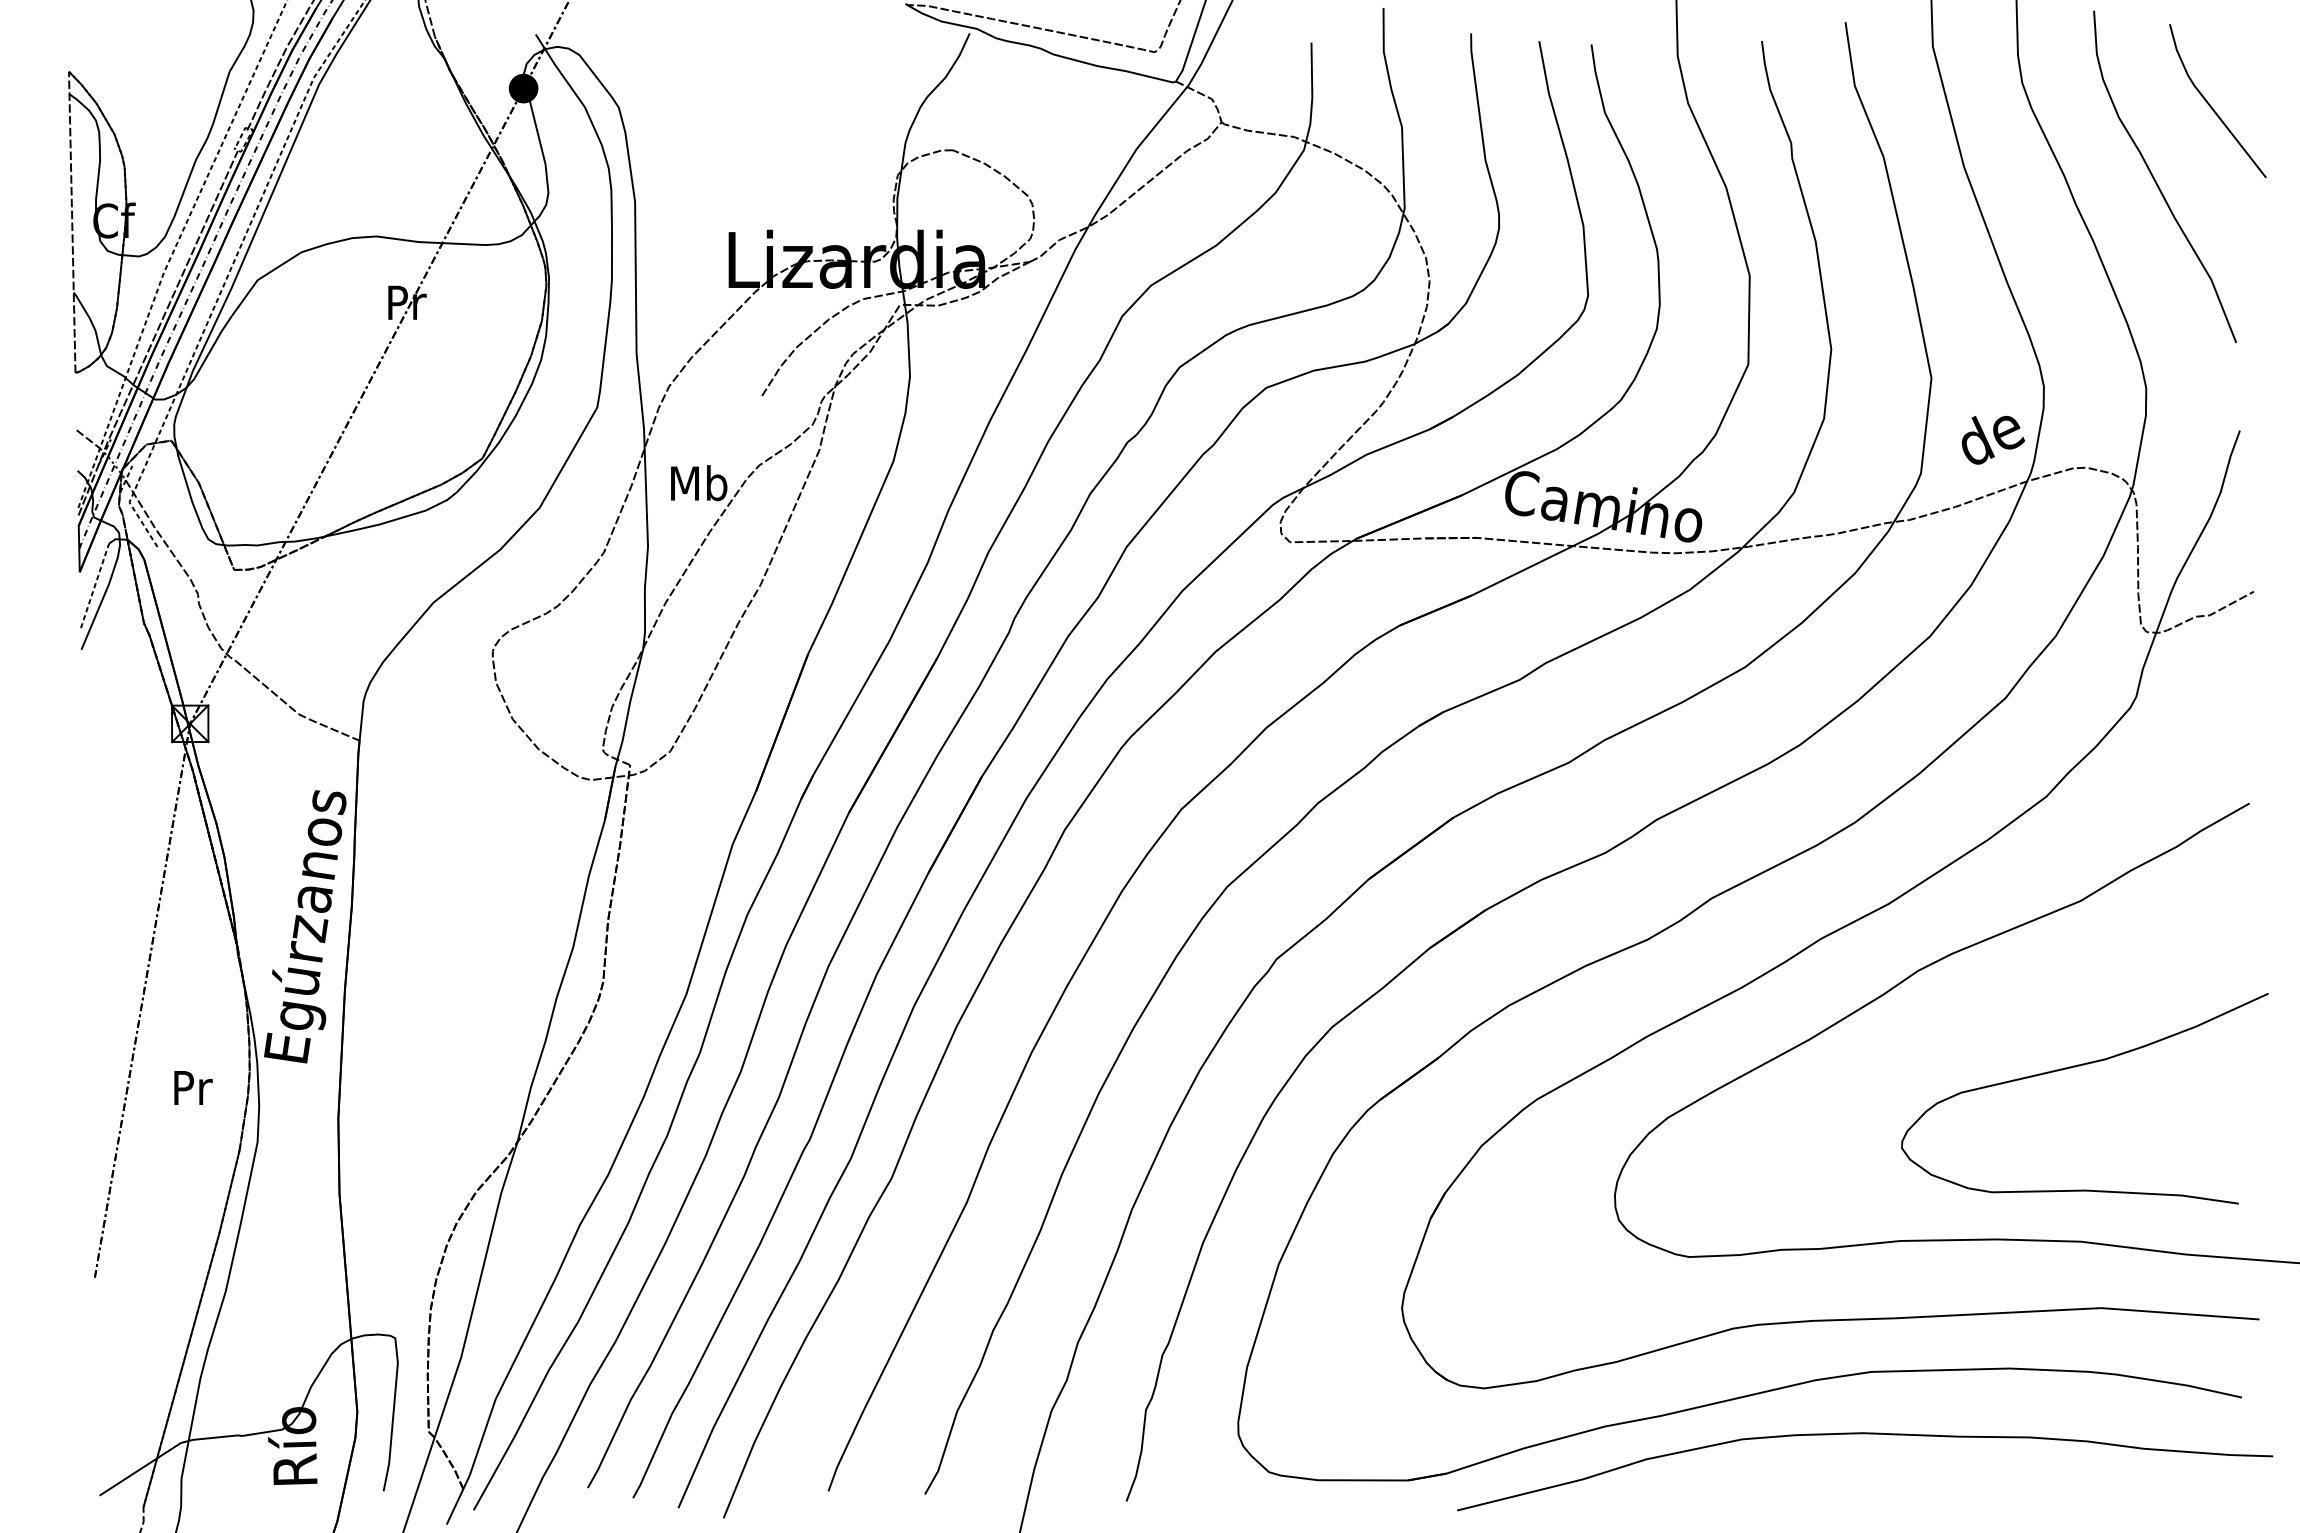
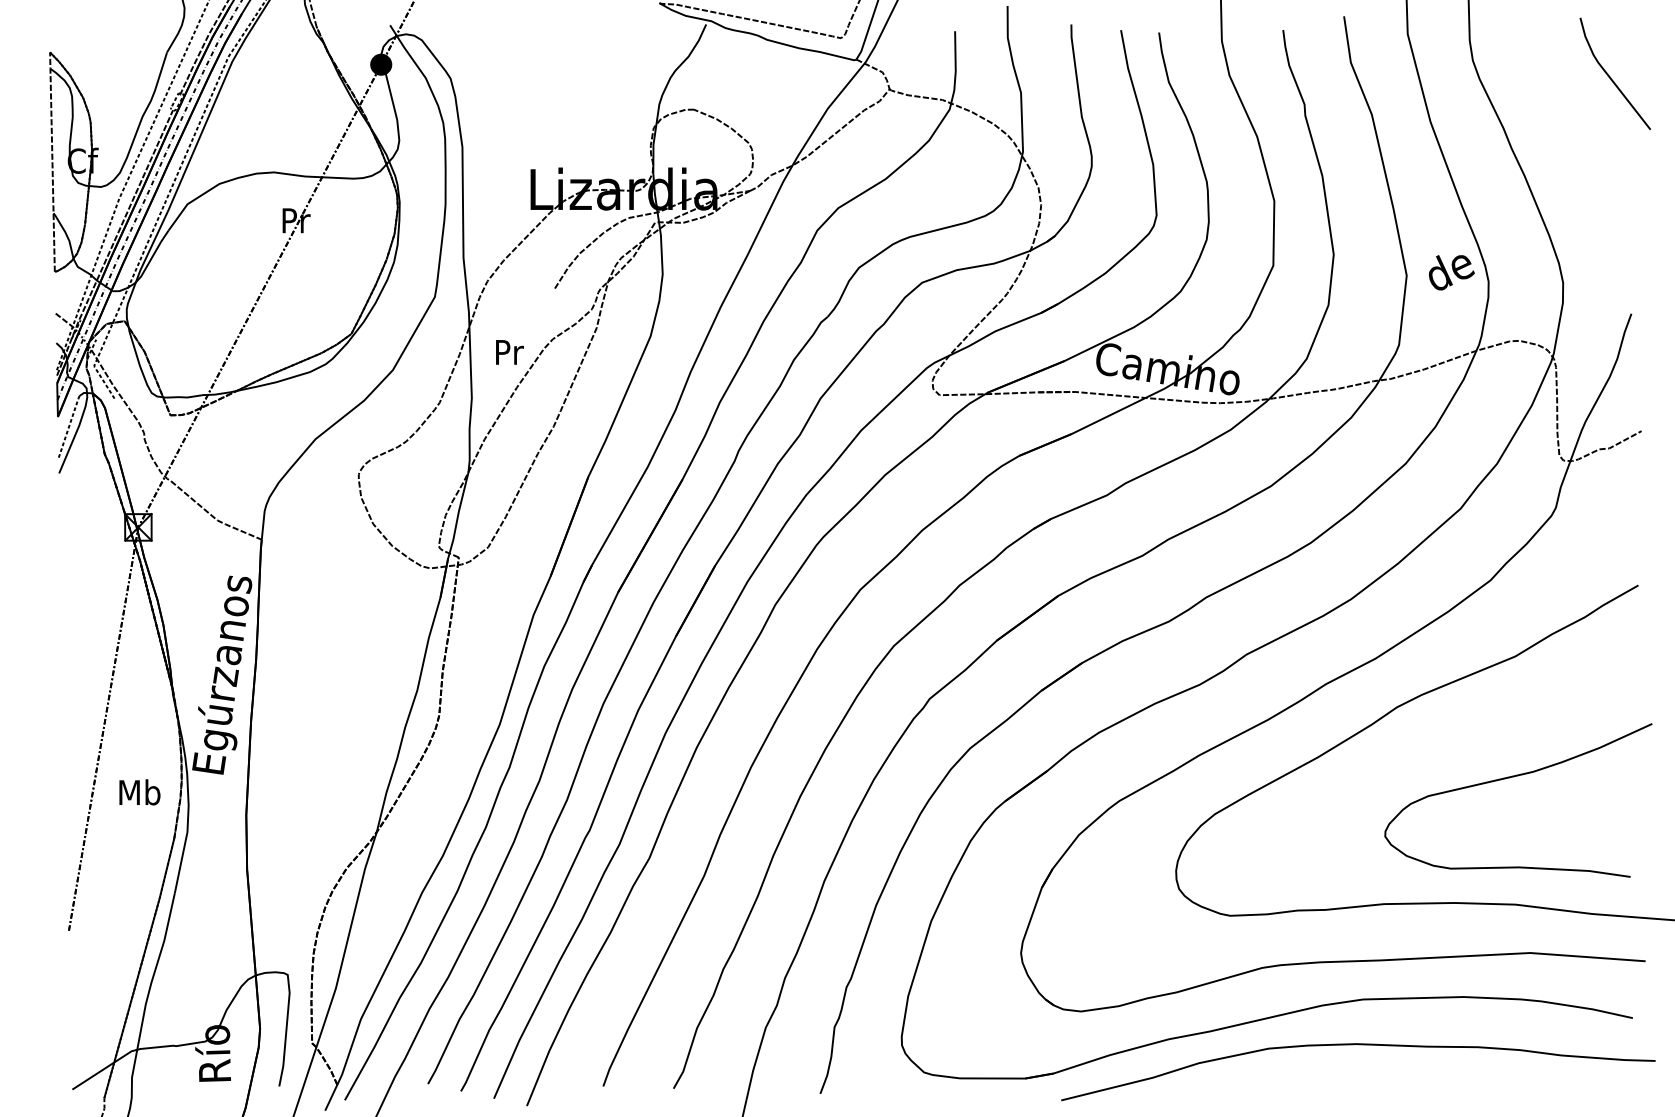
curve: (2156, 181) -> (1570, 132), removed
text: (1992, 440) -> (1451, 272), moved
text: (699, 483) -> (509, 352), Mb -> Pr
text: (192, 1087) -> (140, 792), Pr -> Mb

